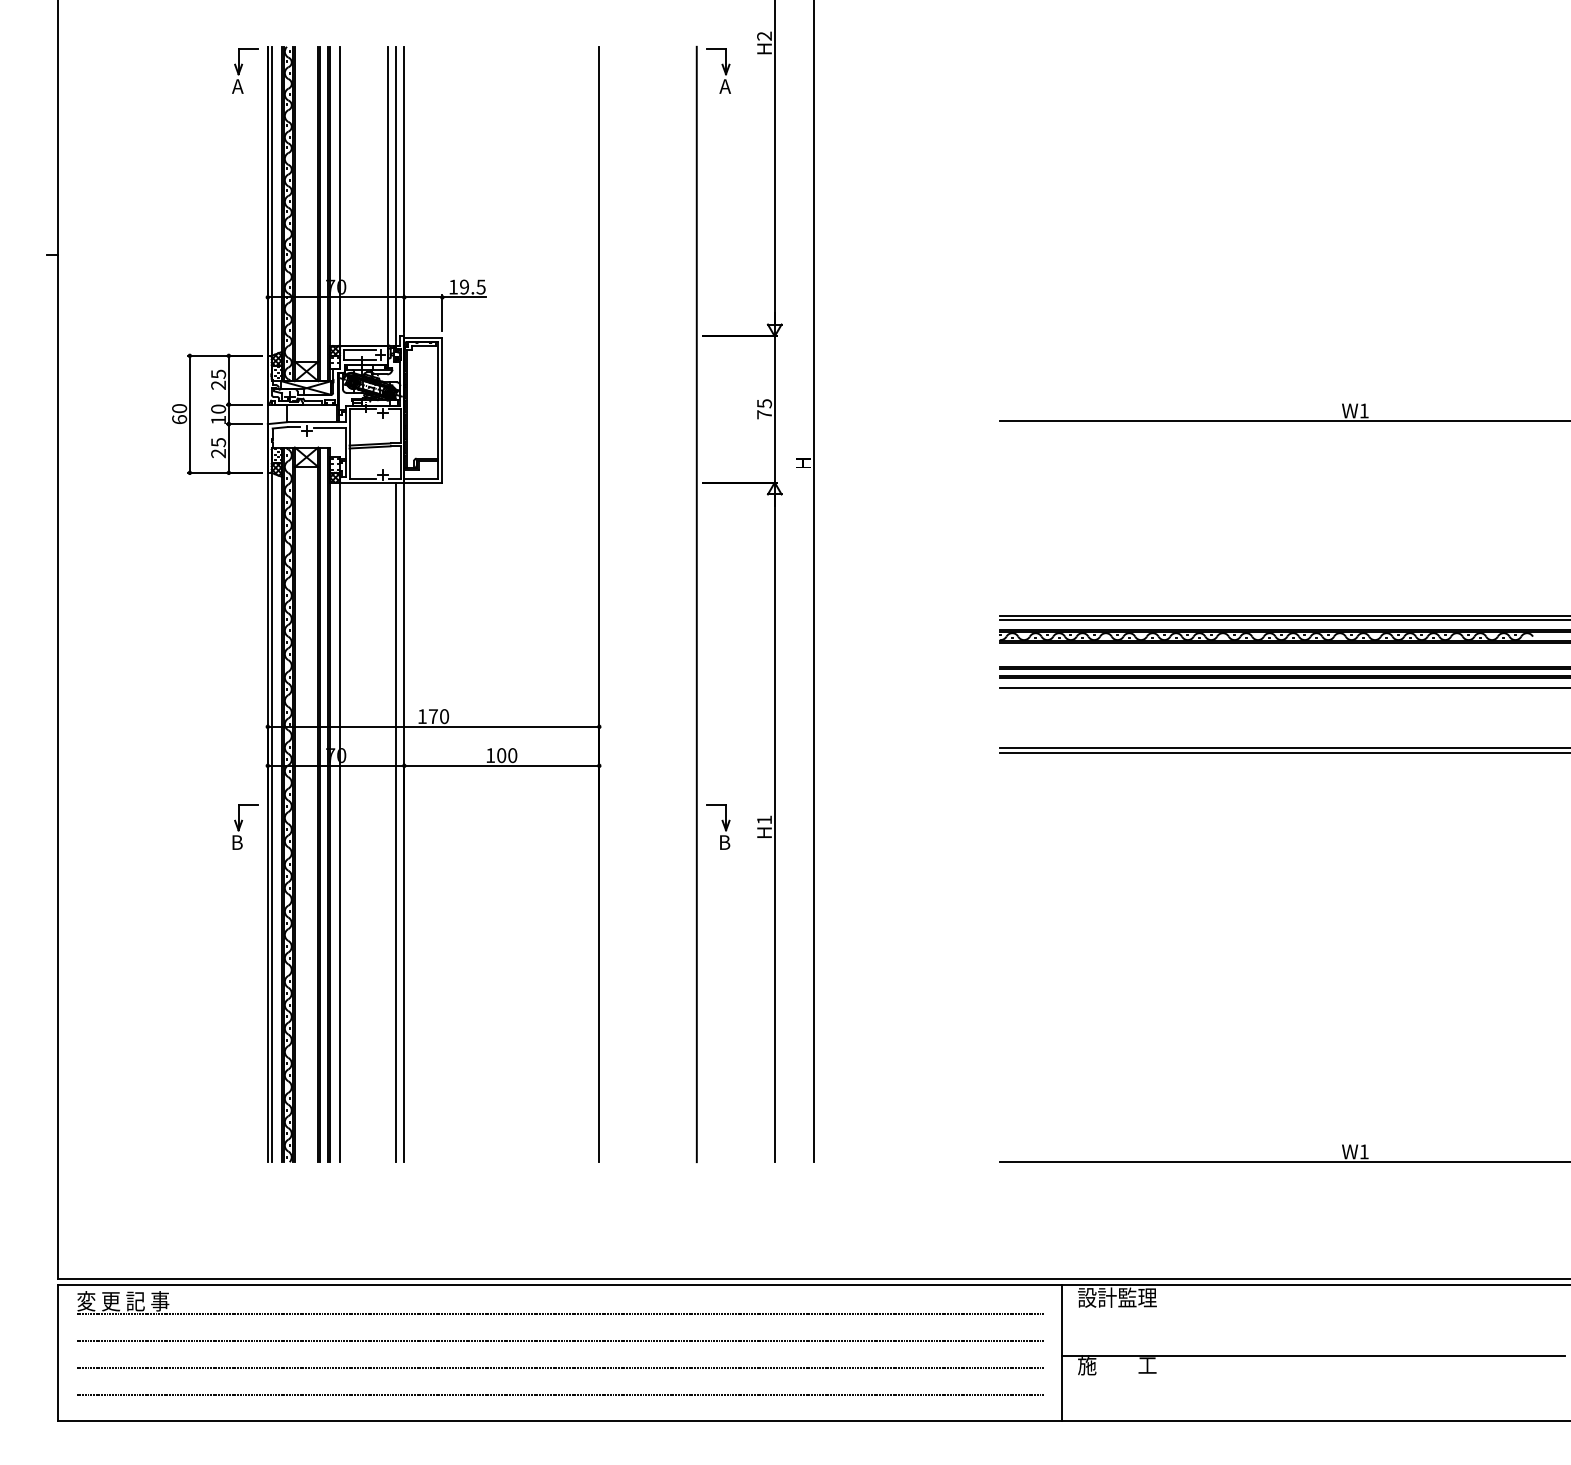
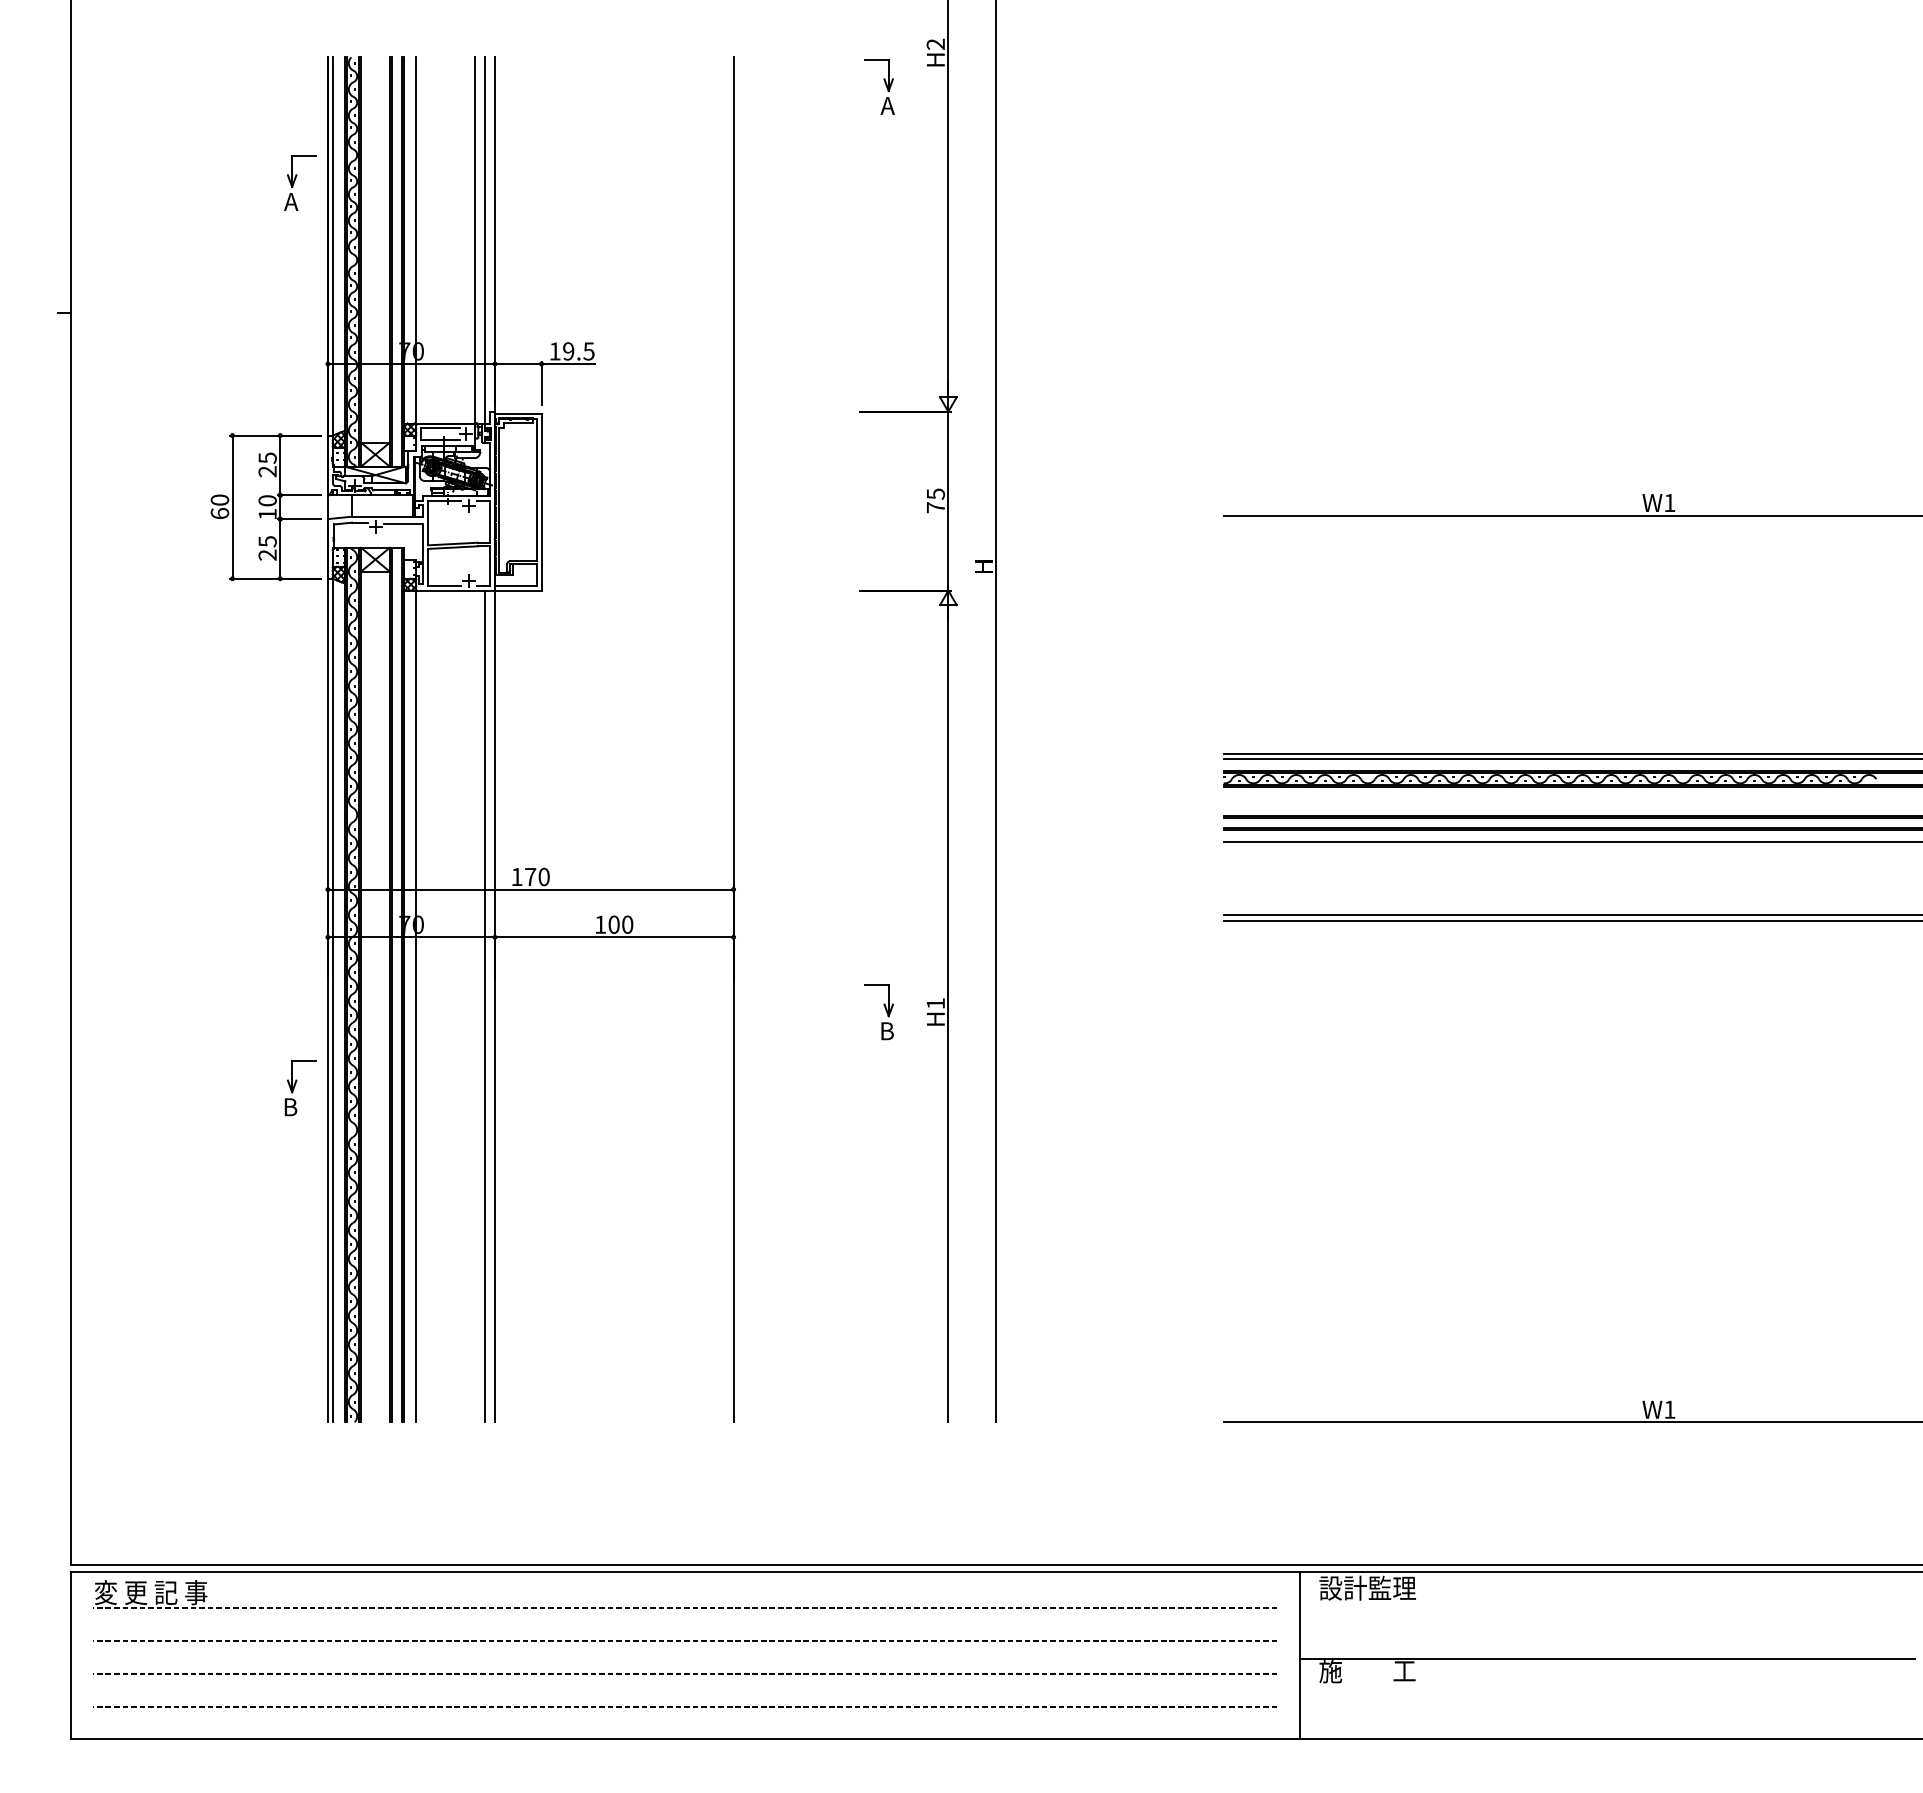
part: (245, 70) -> (300, 182), moved
line: (696, 604) -> (852, 739), removed
part: (245, 827) -> (300, 1088), moved

